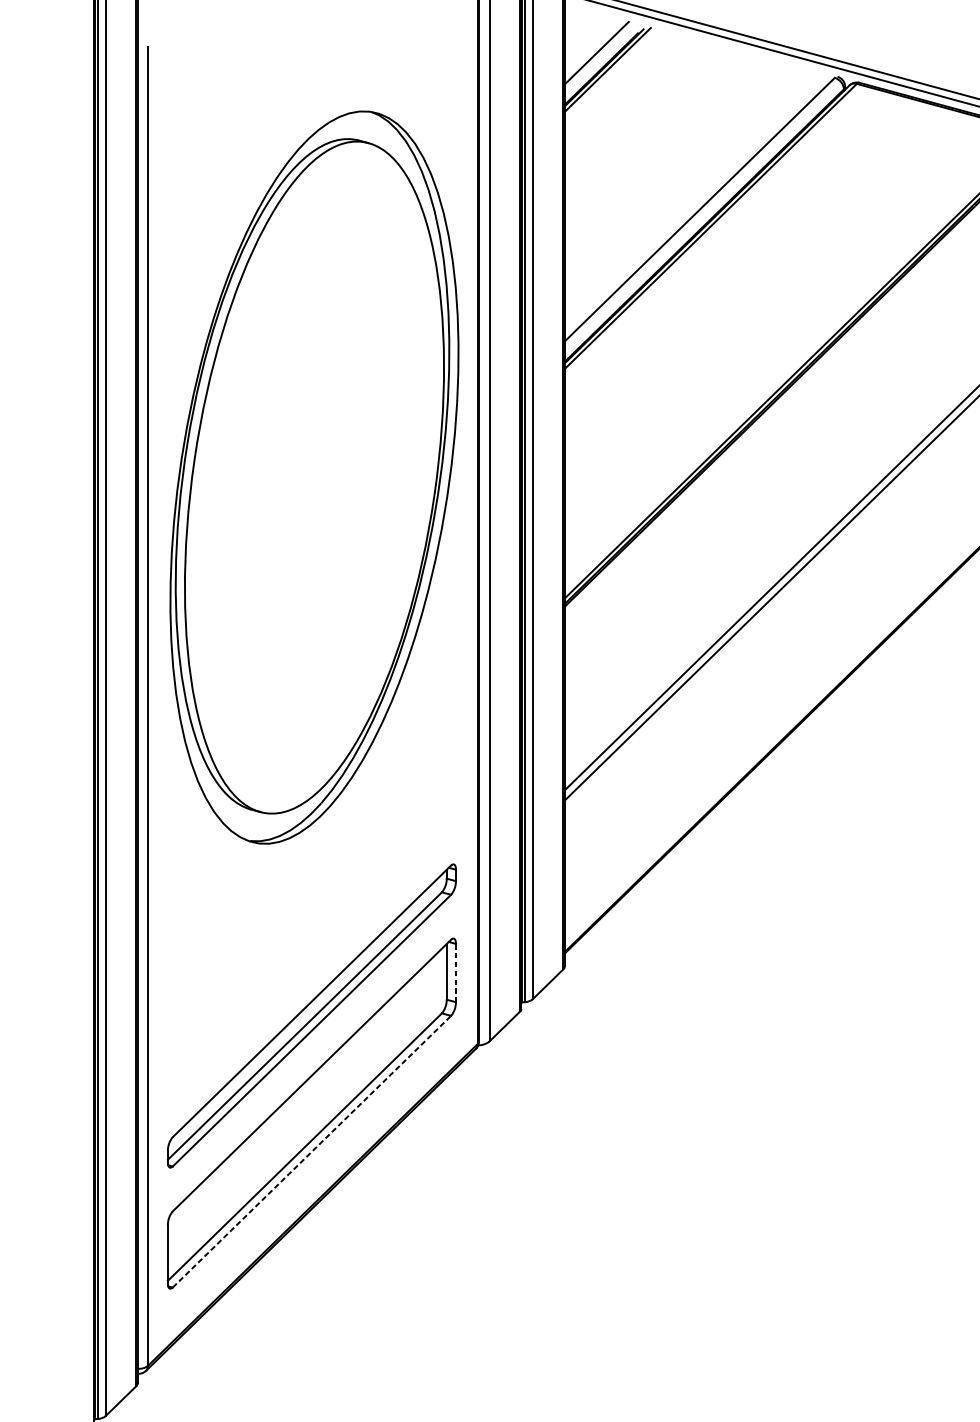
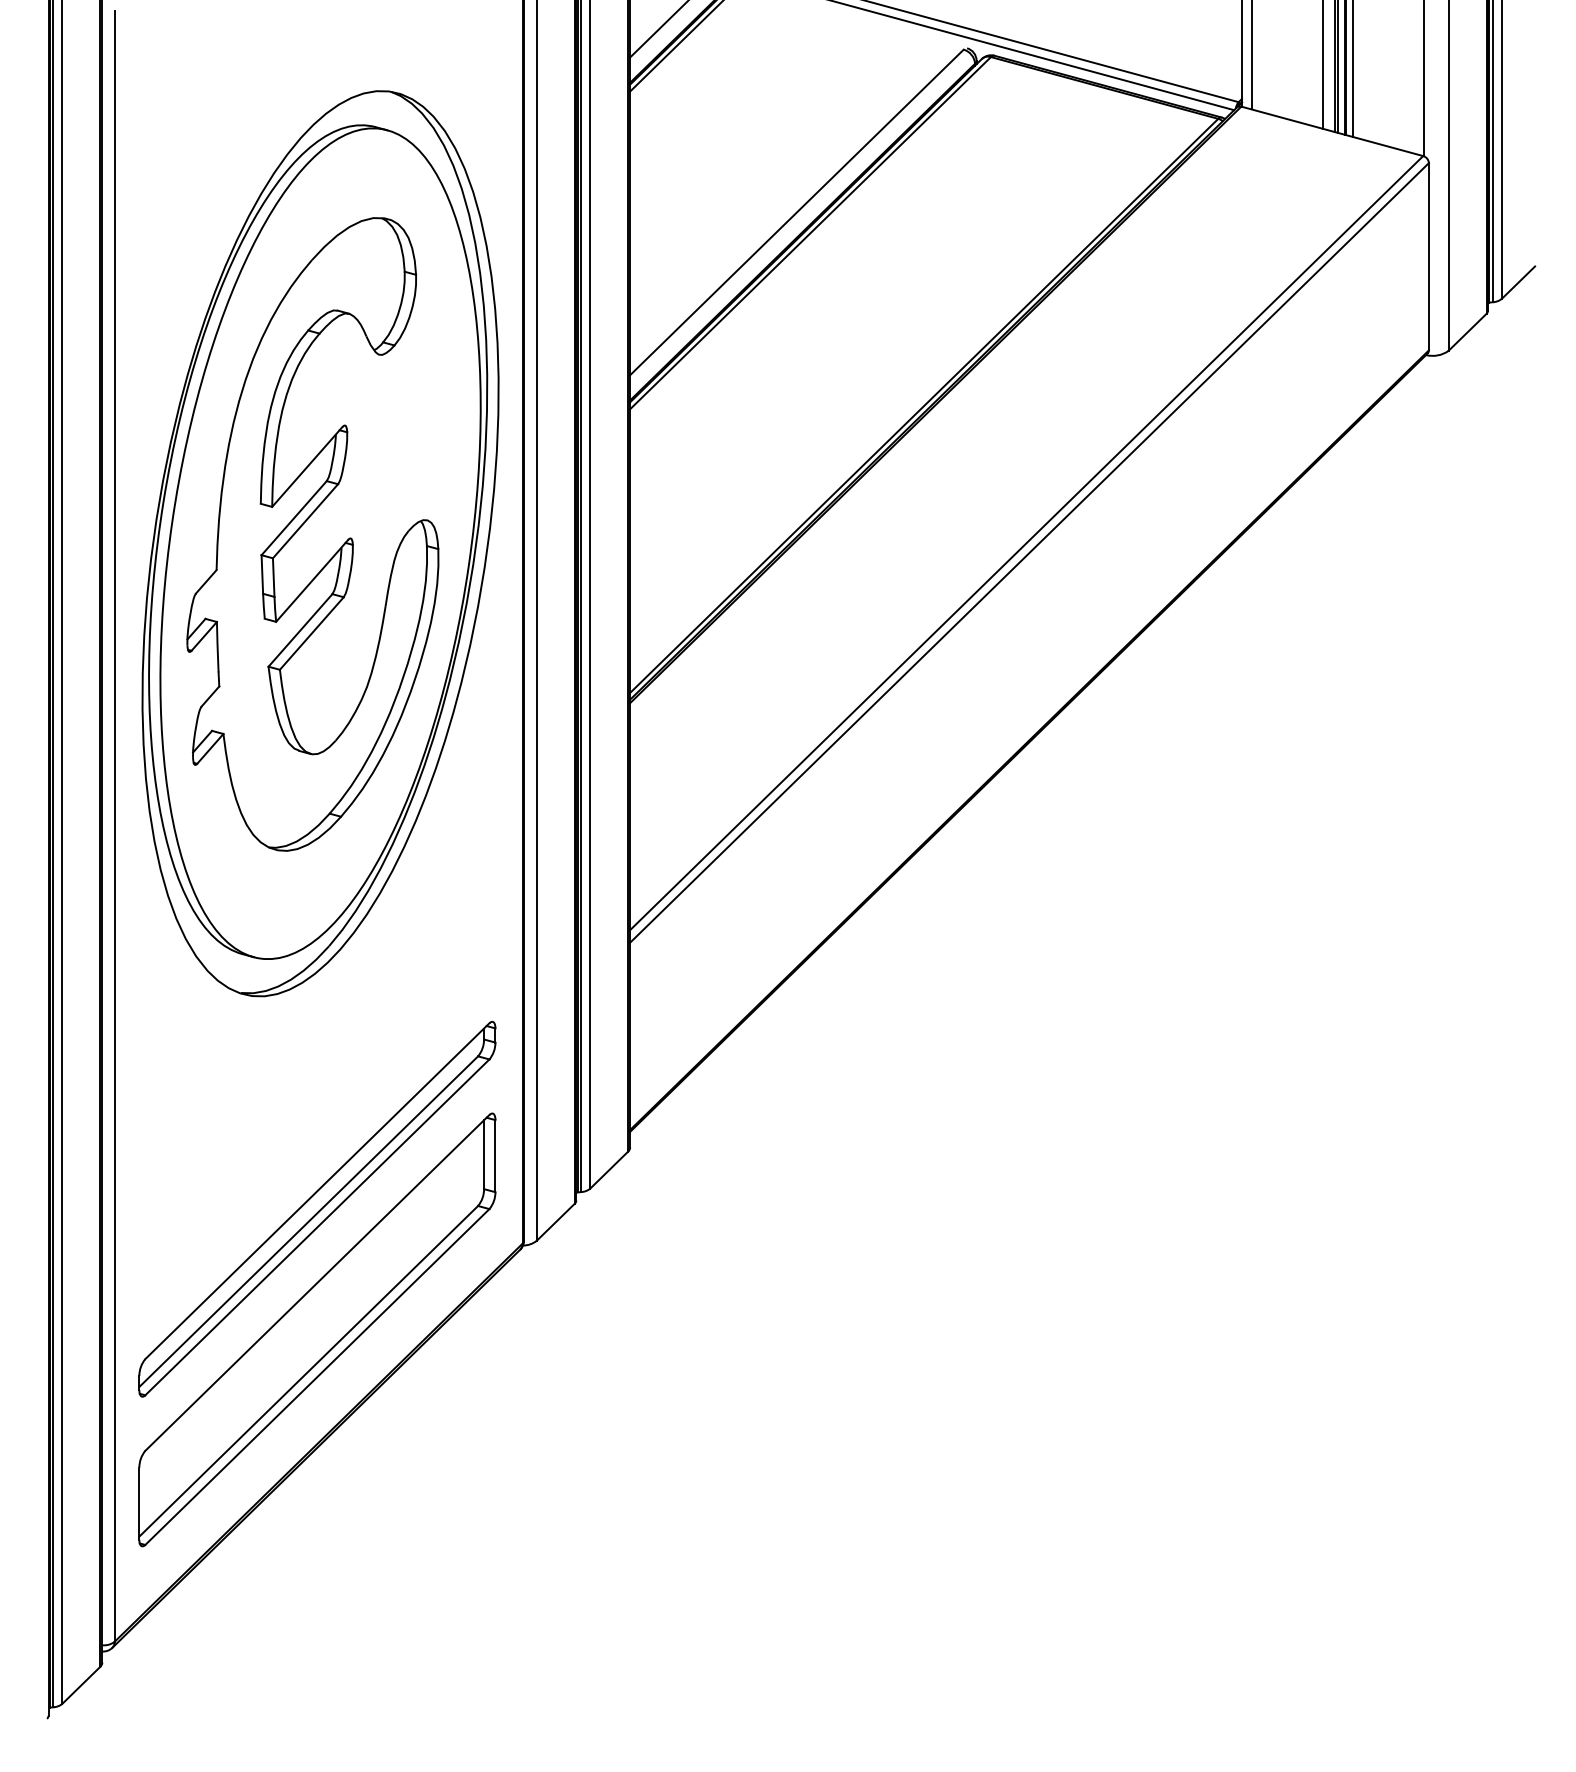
part: (300, 462) -> (303, 525), added
line: (456, 973) -> (495, 1156), dashed -> solid
line: (312, 1151) -> (317, 1376), dashed -> solid

